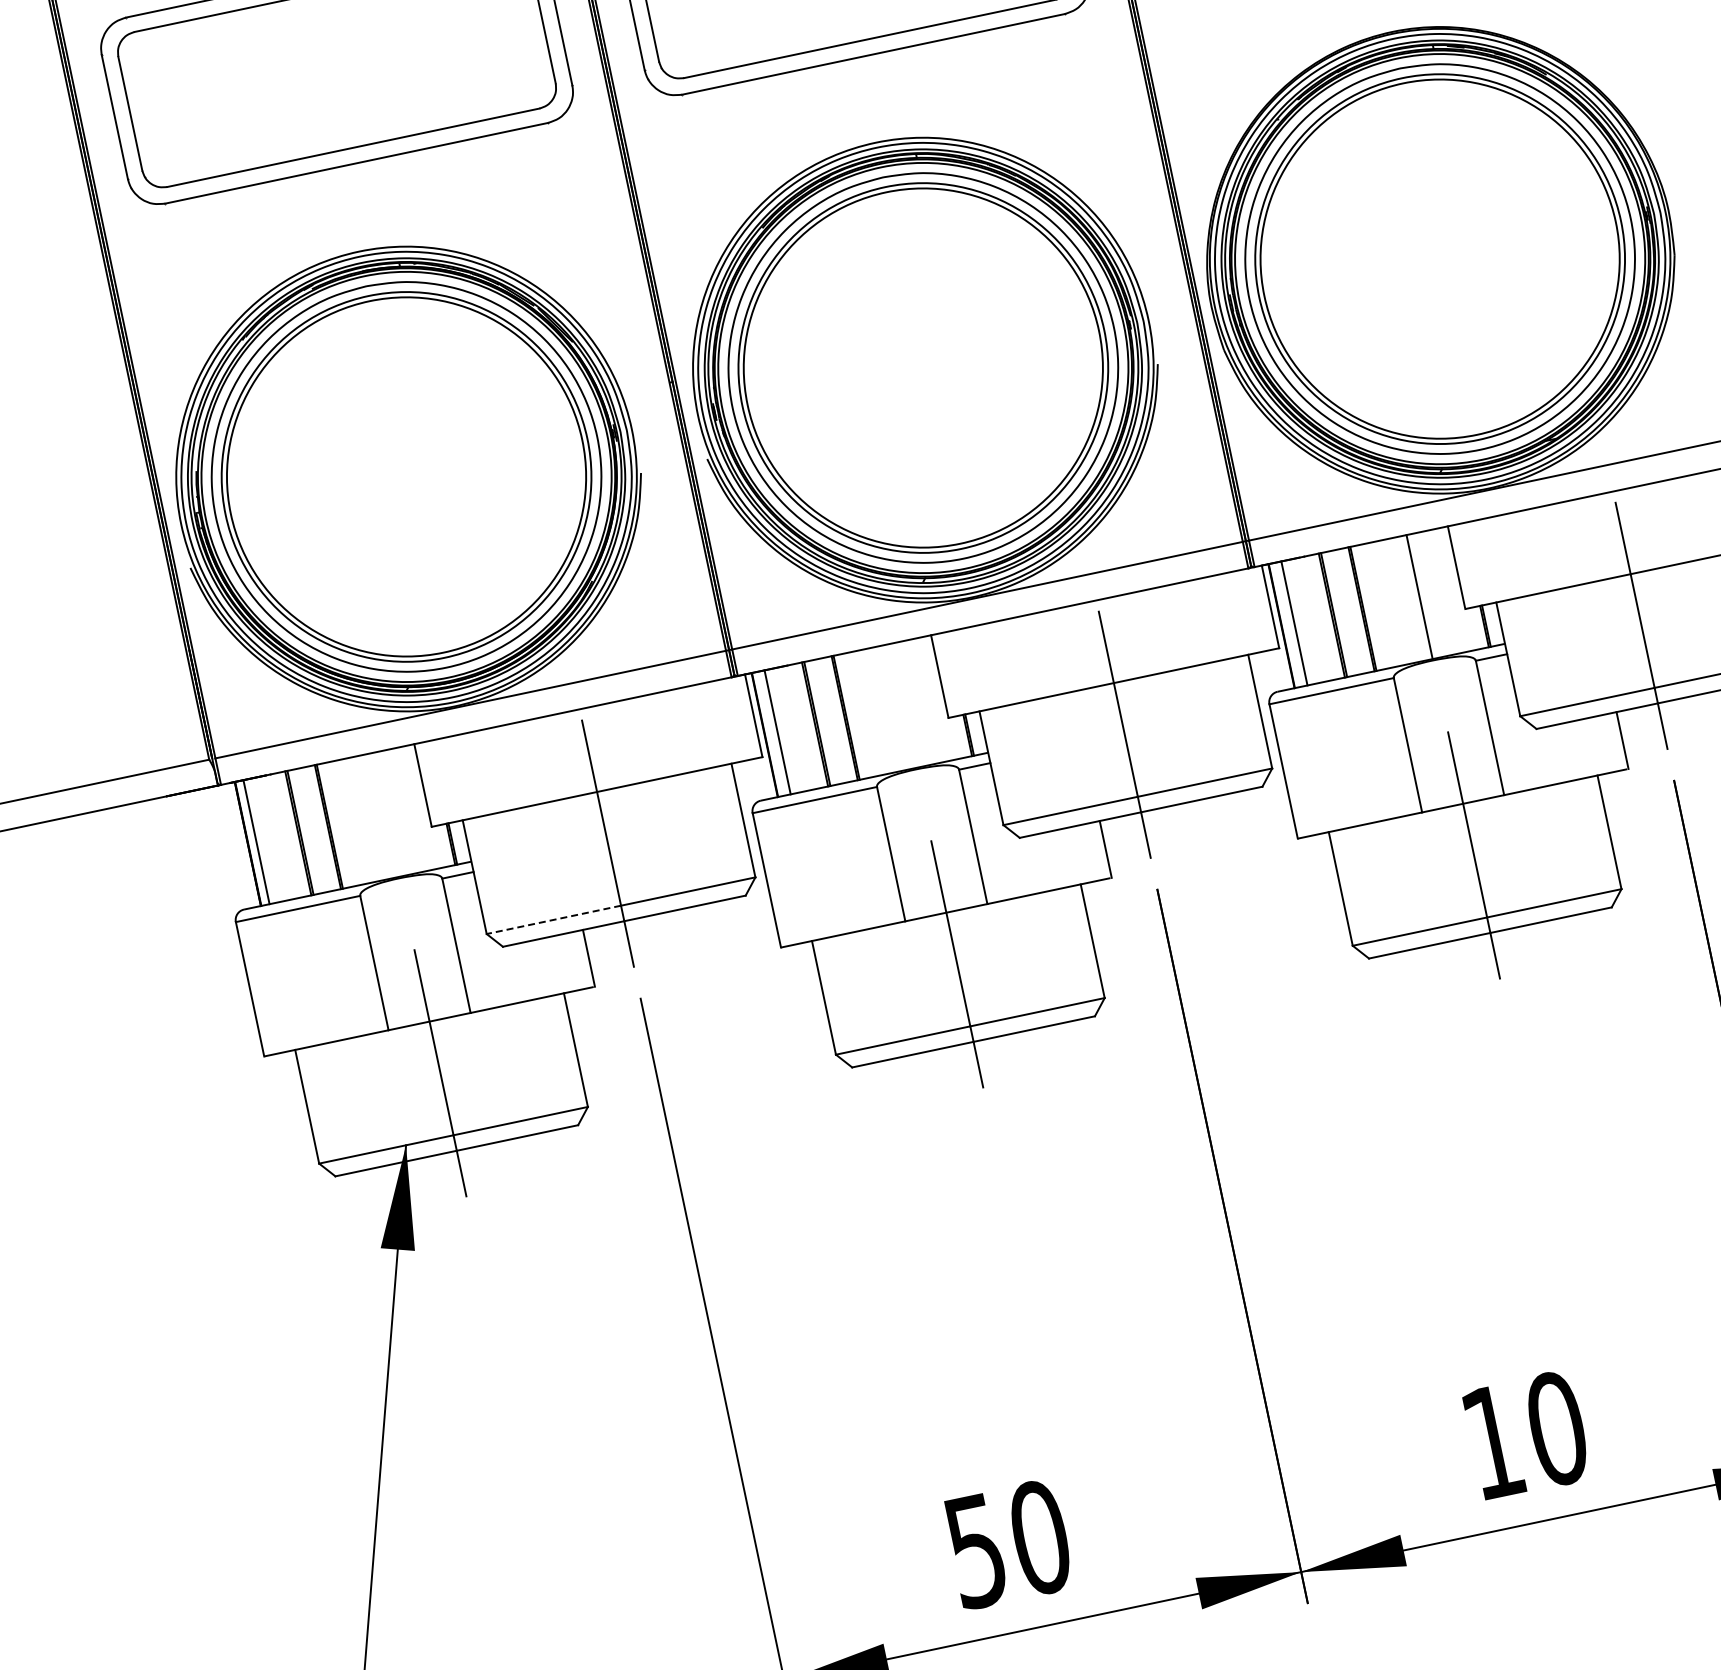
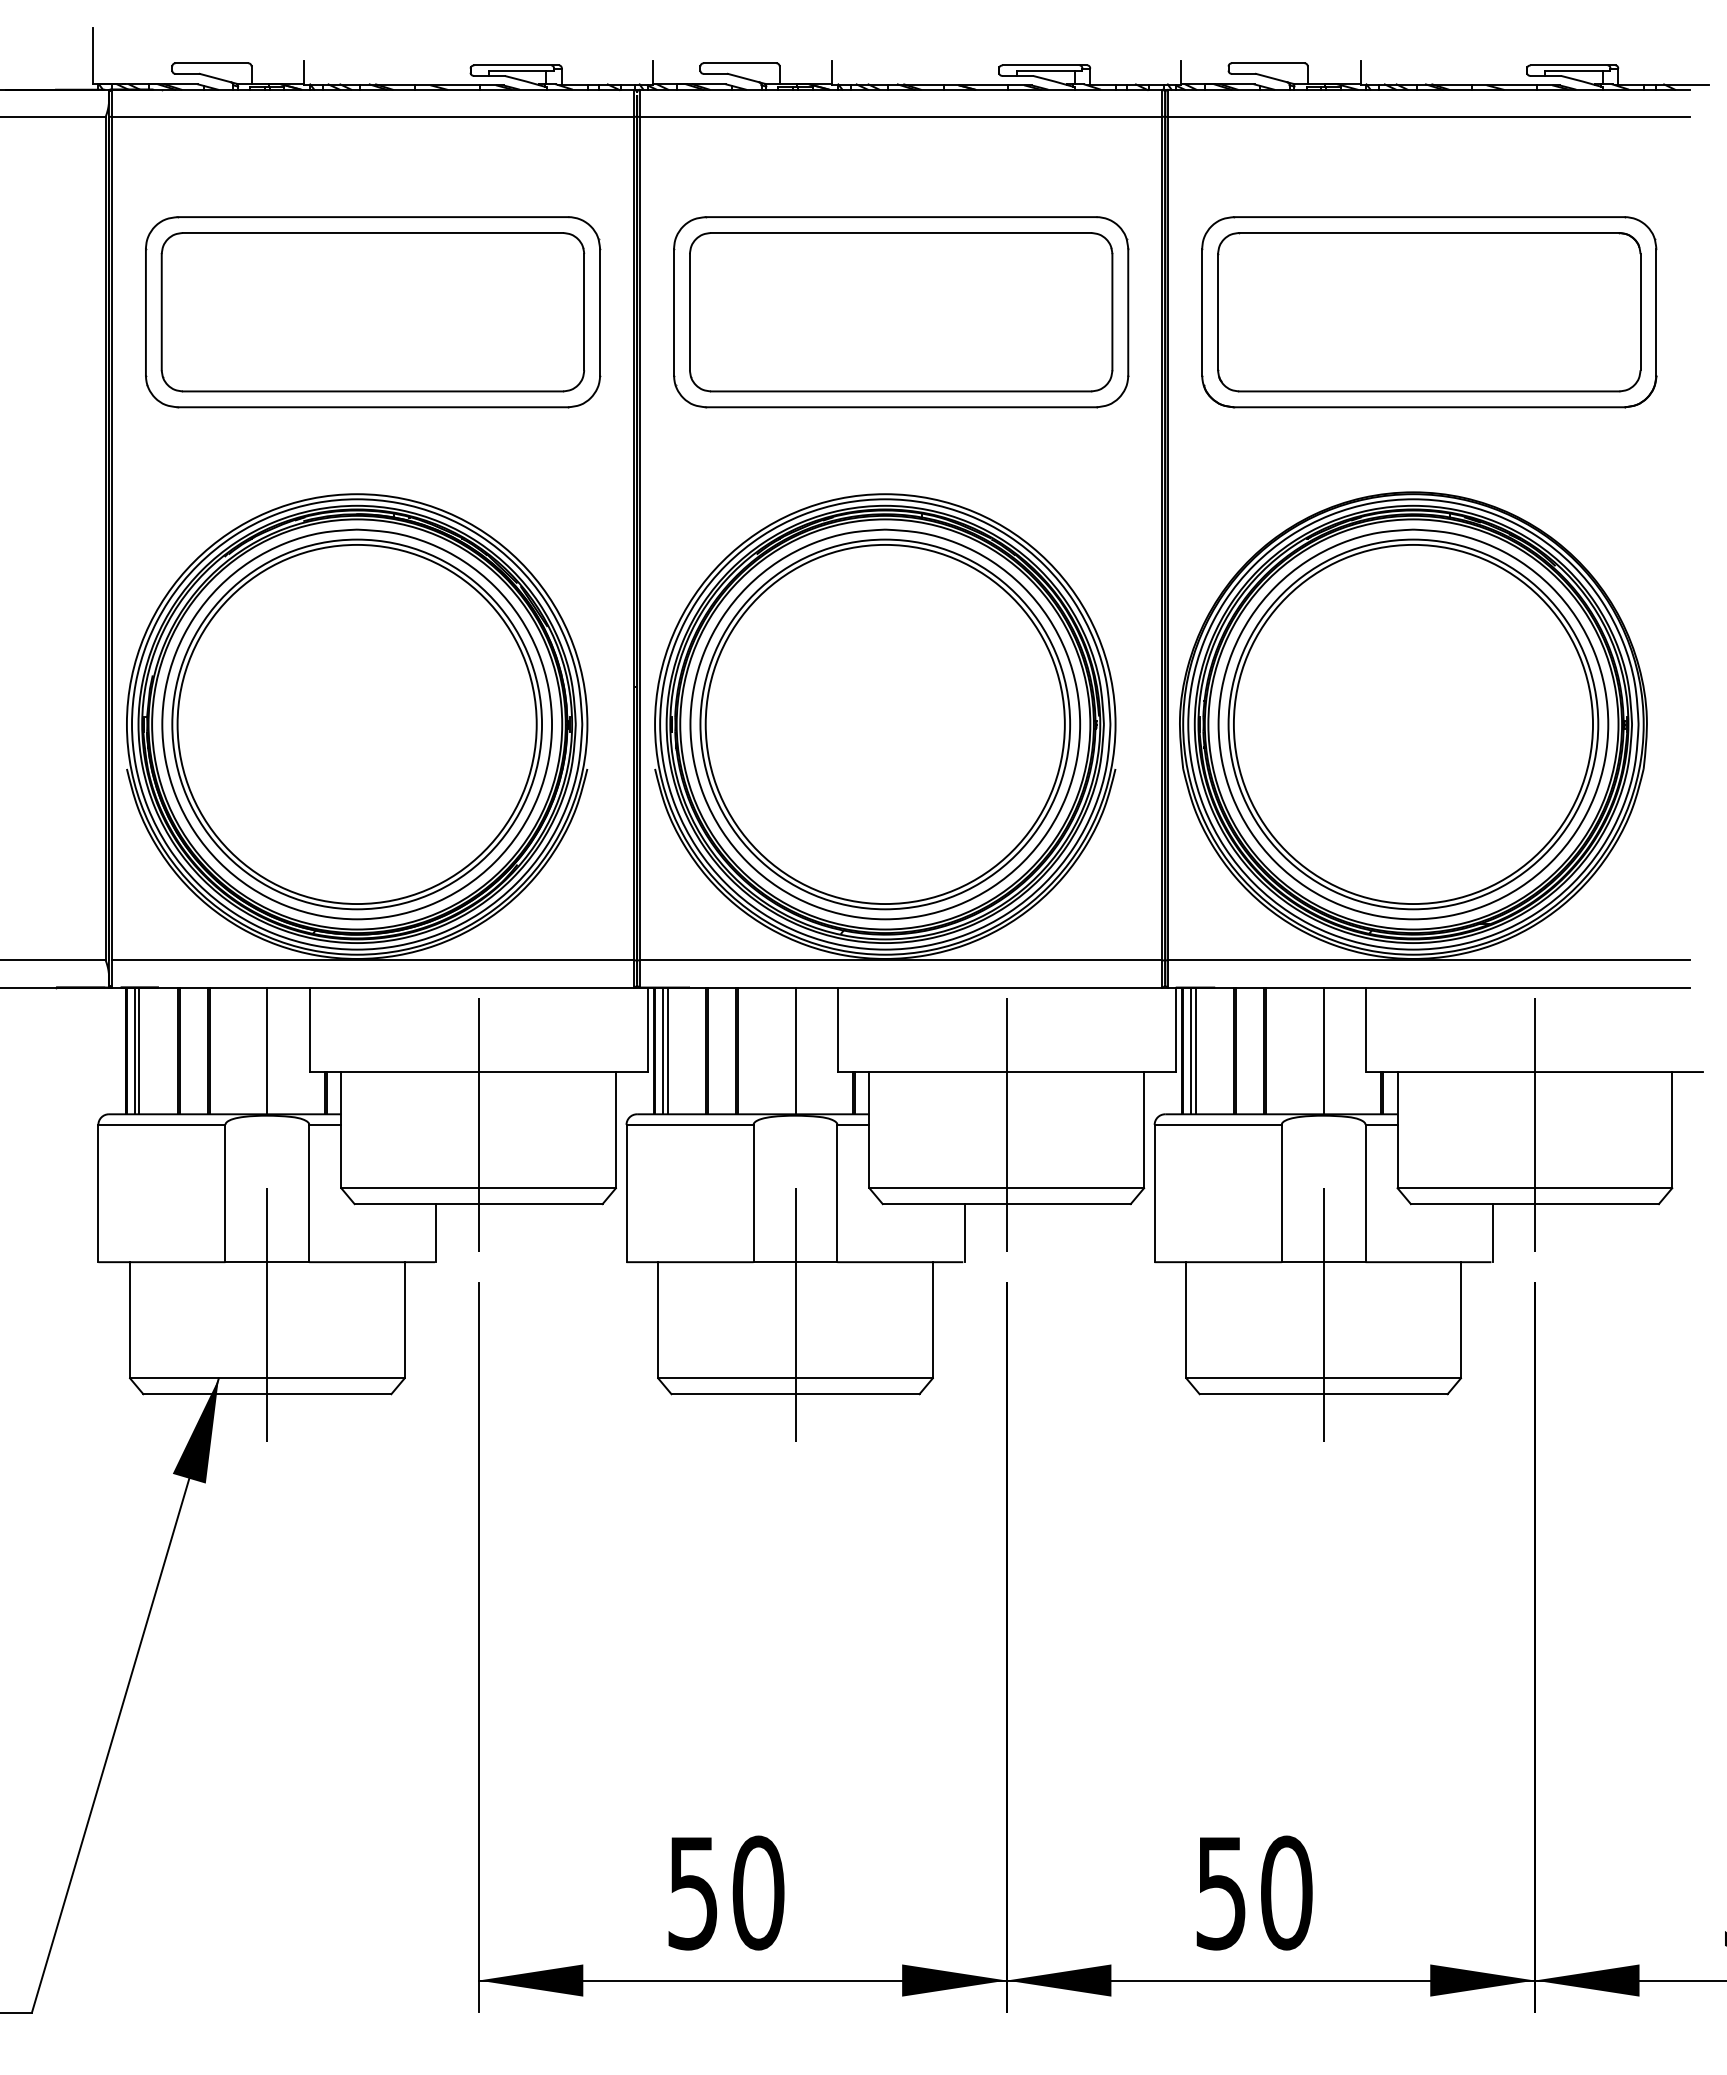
line: (1290, 623) -> (1191, 1050), added
line: (902, 705) -> (795, 1050), added
line: (773, 732) -> (663, 1050), added
line: (386, 814) -> (267, 1050), added
line: (260, 840) -> (139, 1050), added
line: (553, 920) -> (409, 1188), dashed -> solid
text: (1492, 1442) -> (1220, 1893), 10 -> 50

